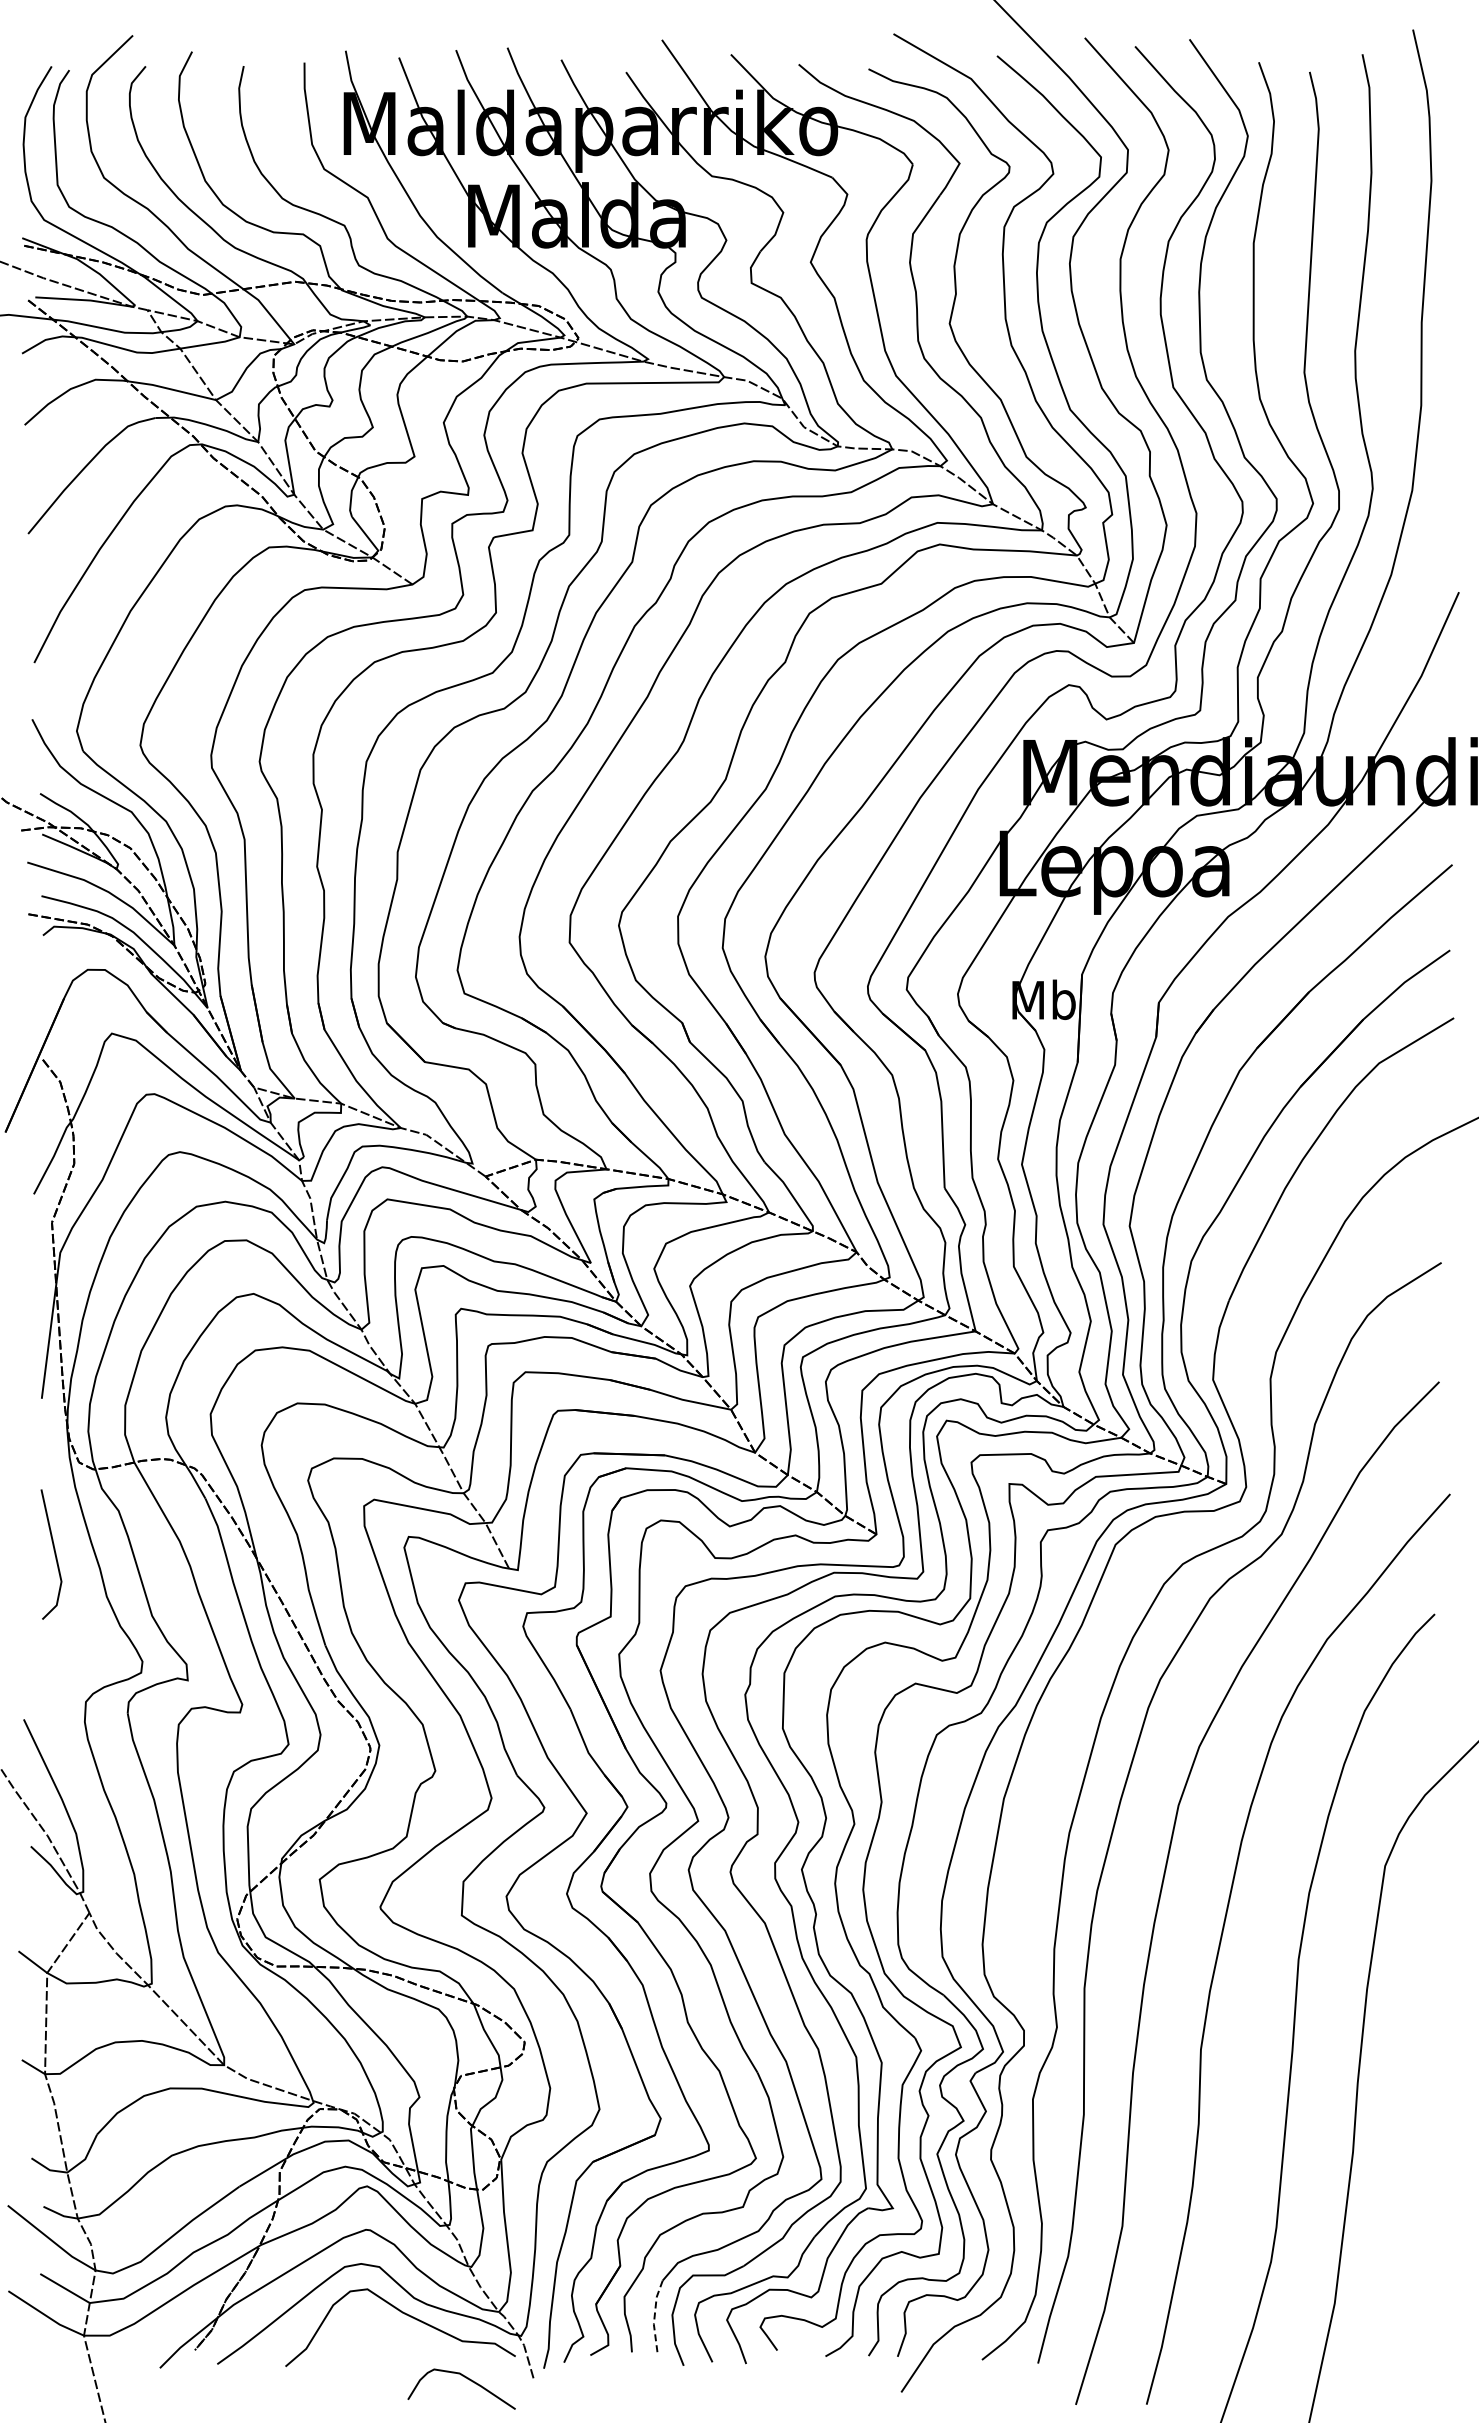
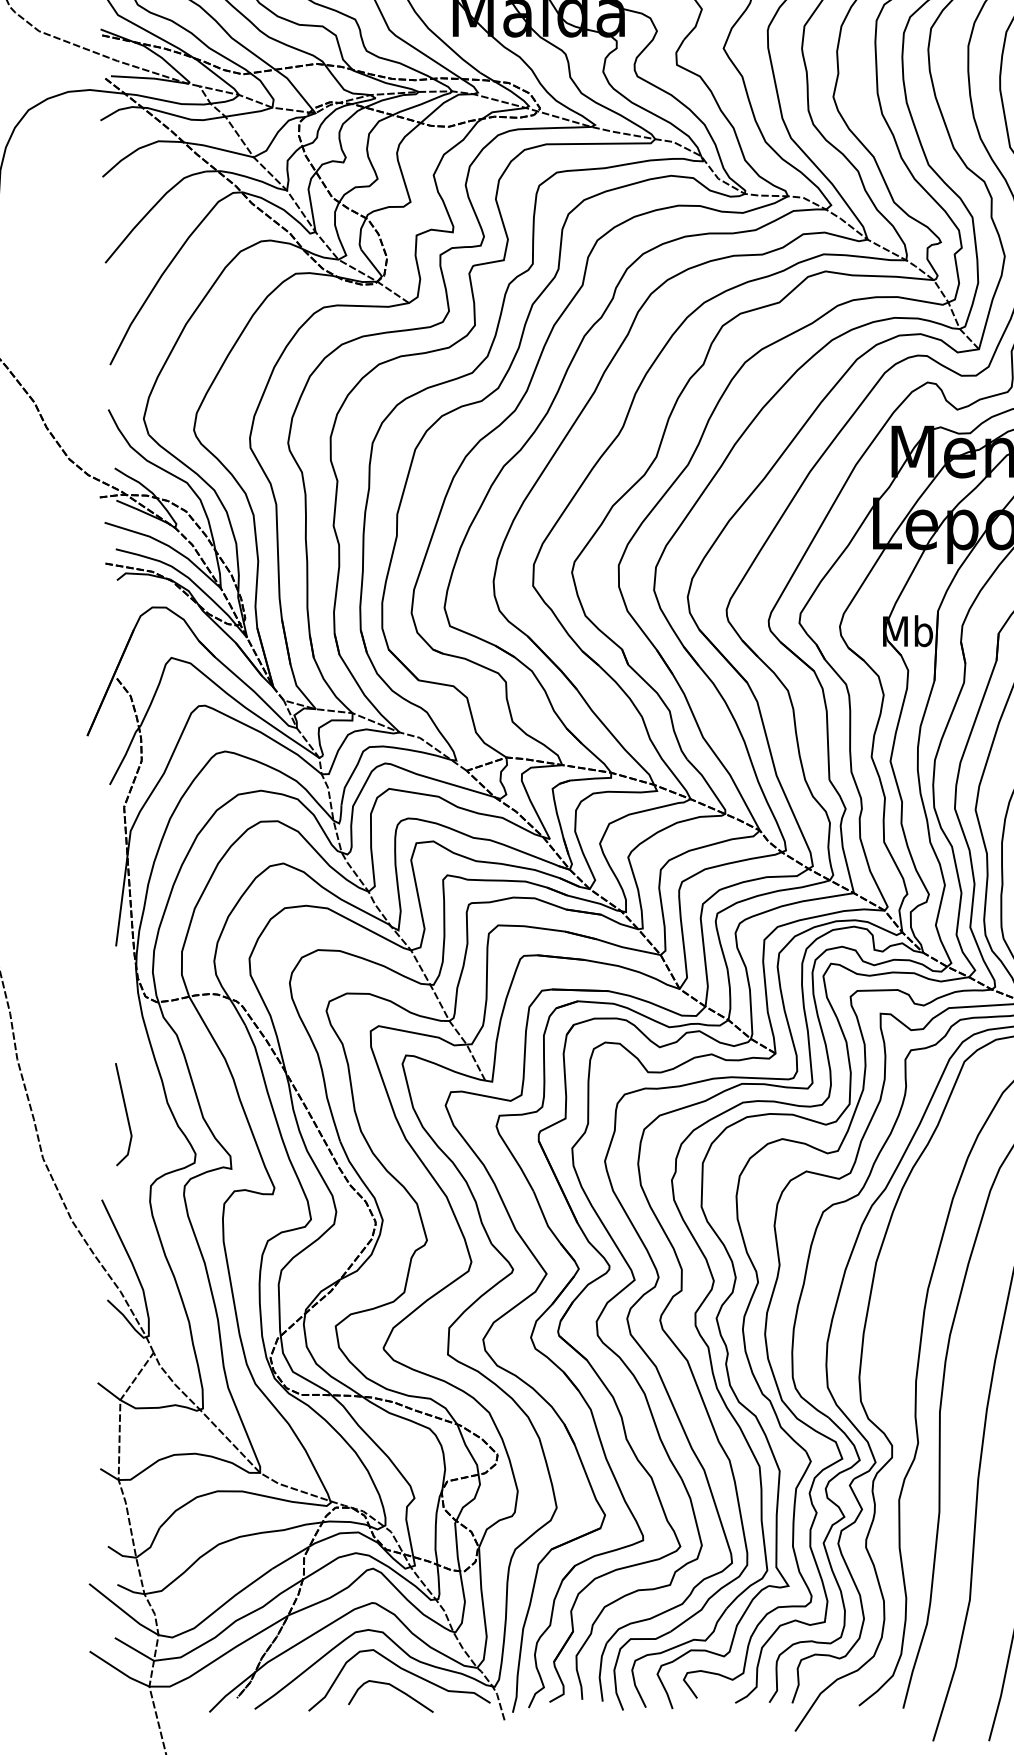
line: (54, 1554) -> (126, 1114), moved
line: (654, 2317) -> (600, 1672), dashed -> solid
curve: (465, 2378) -> (393, 1688), moved

